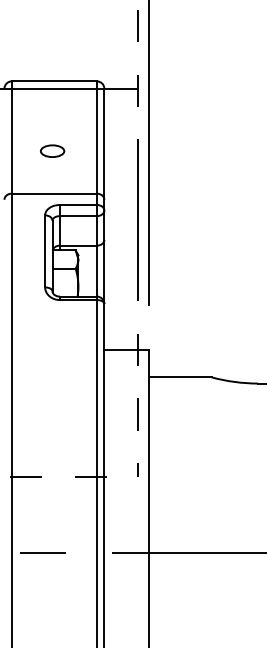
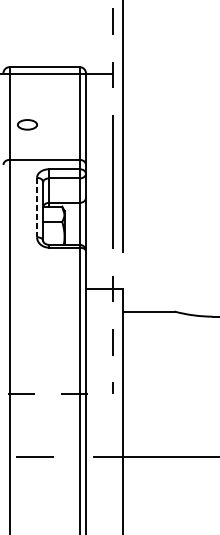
part: (52, 150) -> (27, 124), moved
line: (45, 251) -> (37, 207), solid -> dashed

